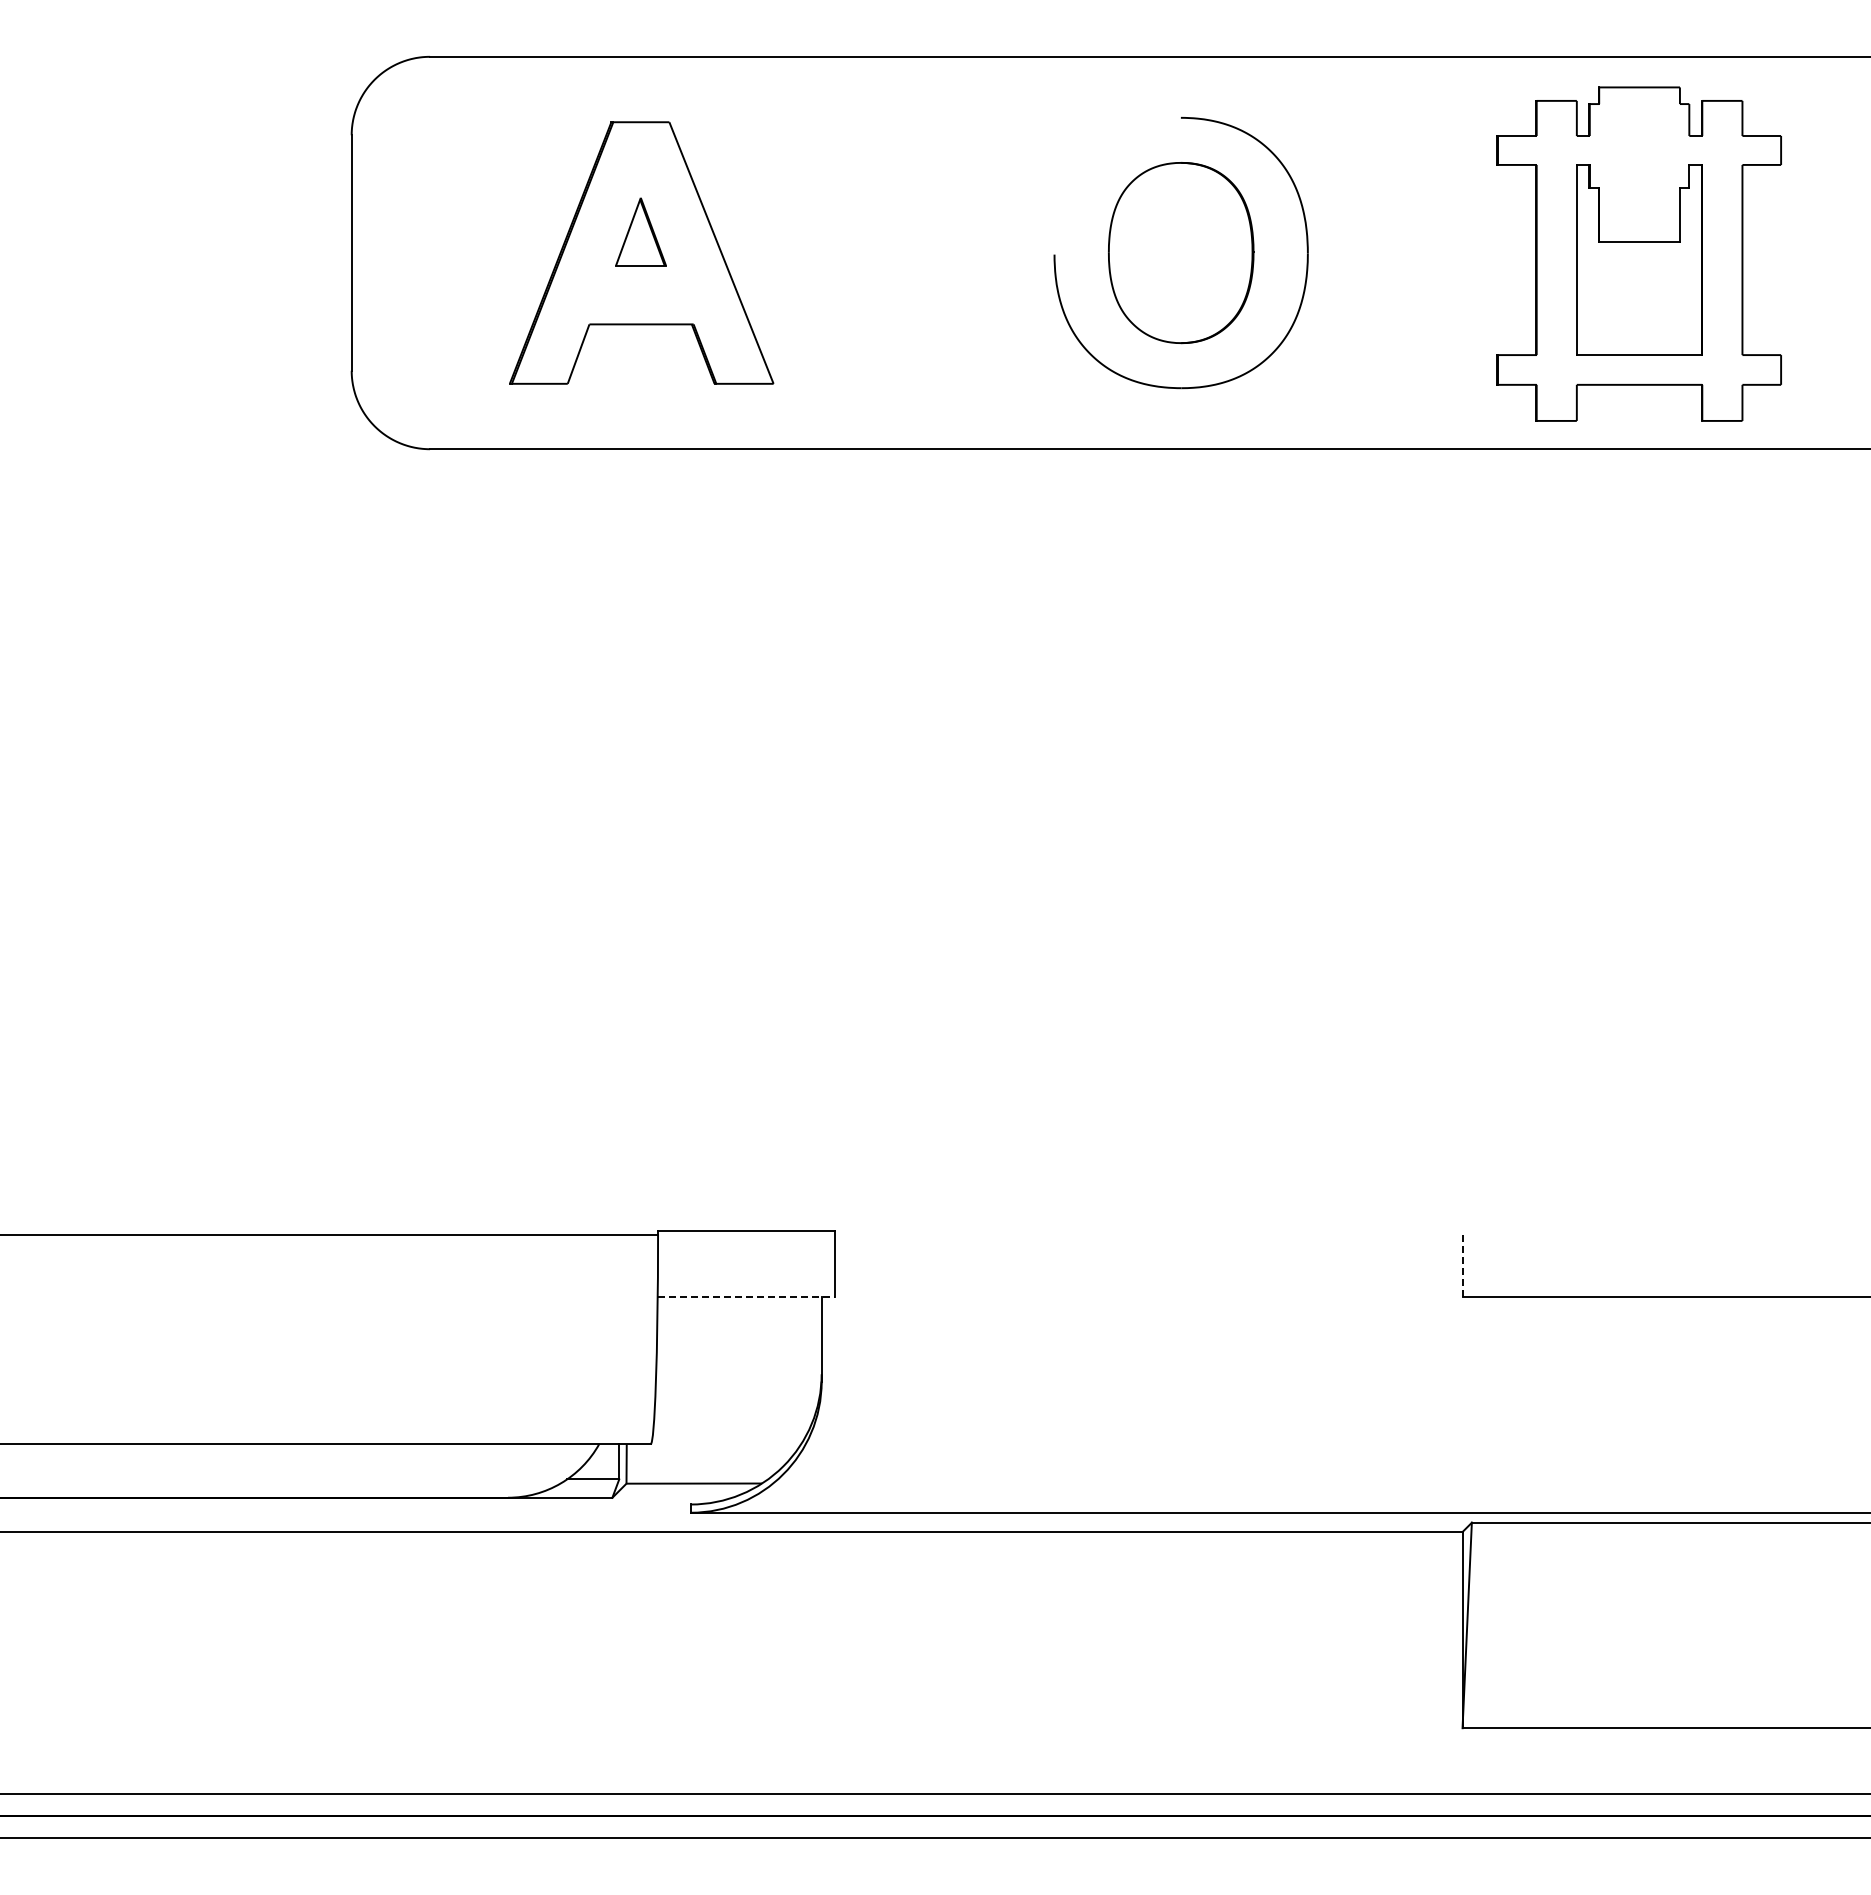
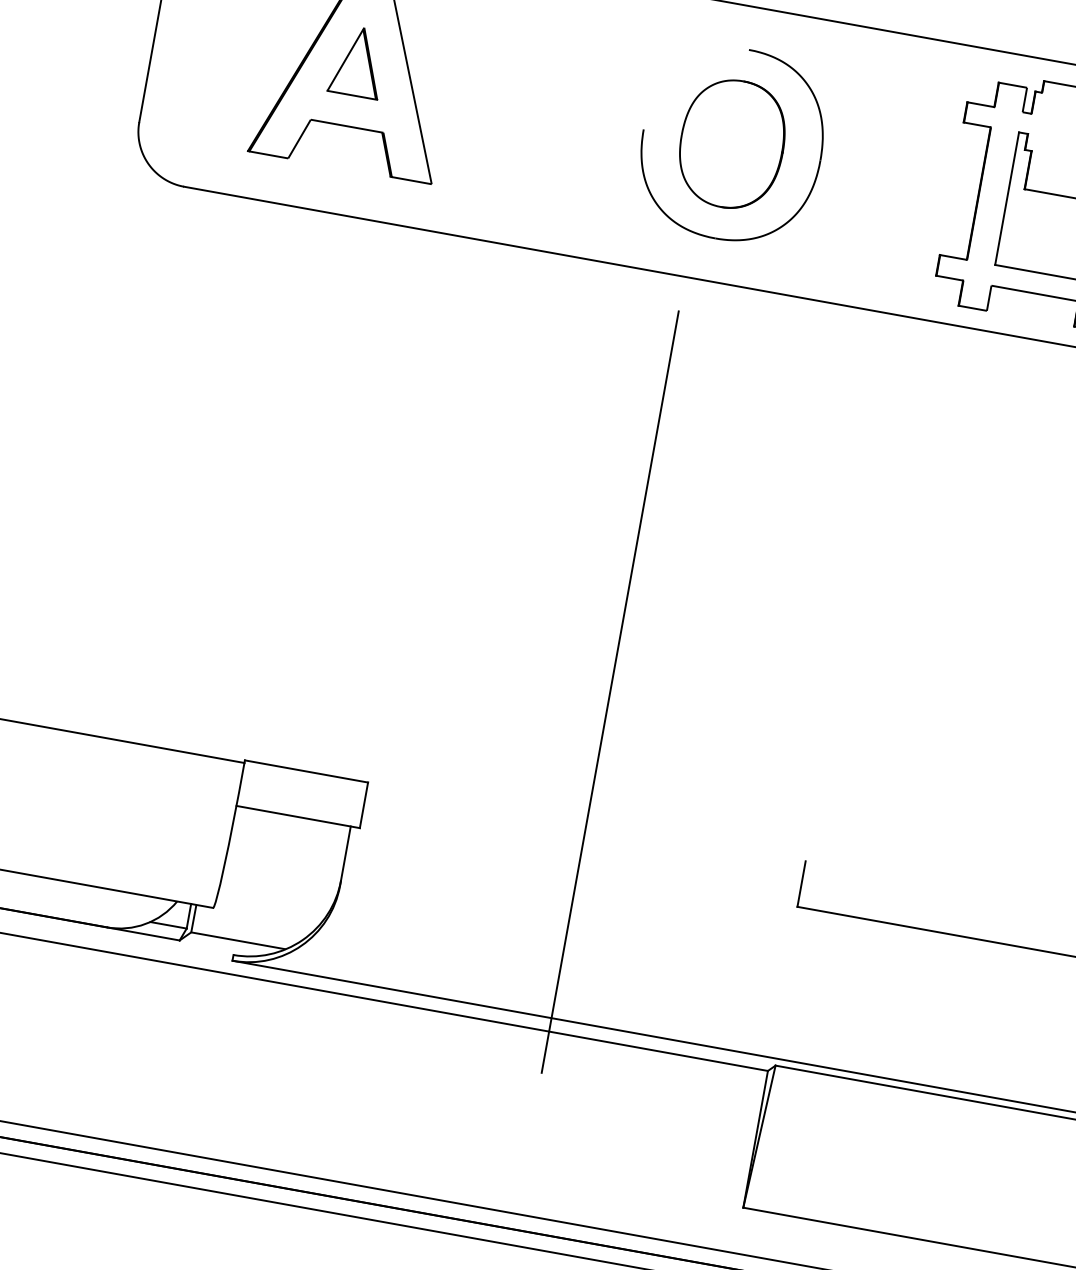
part: (640, 231) -> (358, 61), size x1.43
line: (1148, 1044) -> (610, 691), added
line: (1462, 1263) -> (801, 883), dashed -> solid
line: (746, 1296) -> (298, 816), dashed -> solid

